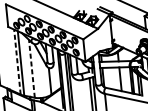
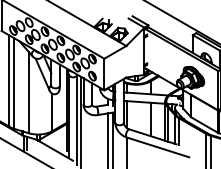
line: (17, 62) -> (9, 81), dashed -> solid
line: (31, 68) -> (28, 92), dashed -> solid

